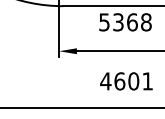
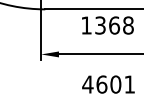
text: (104, 22) -> (86, 25), 5368 -> 1368

